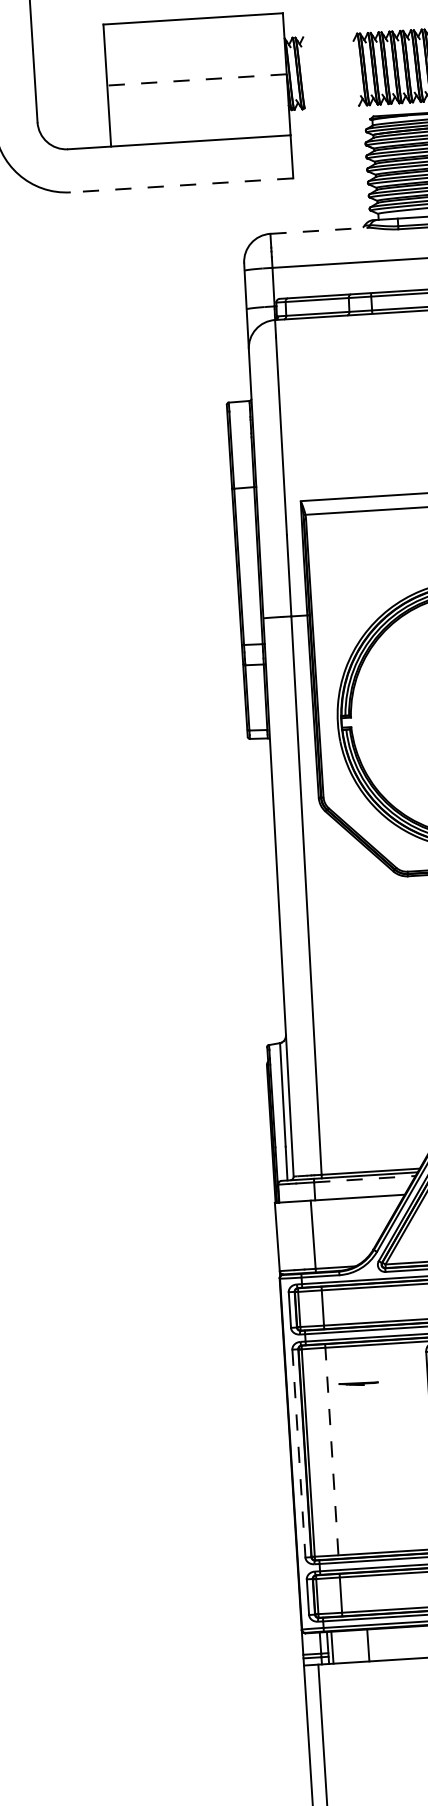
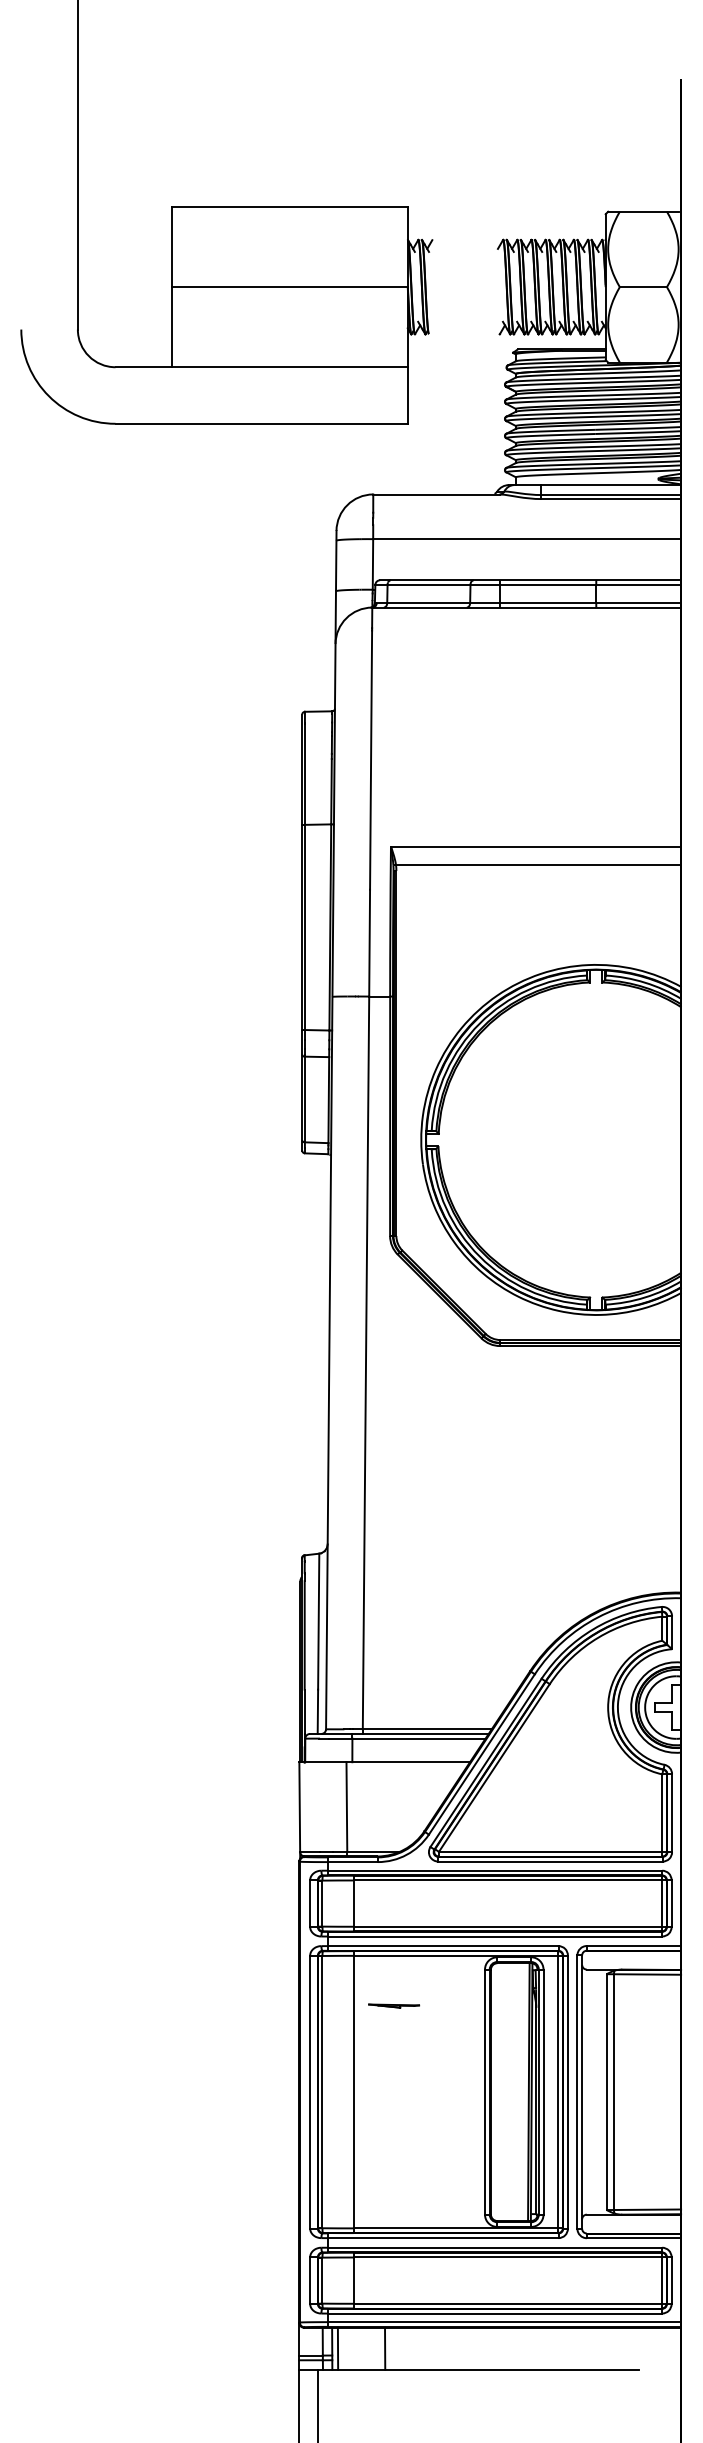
line: (196, 80) -> (289, 287), dashed -> solid
line: (181, 185) -> (261, 423), dashed -> solid
line: (318, 230) -> (436, 494), dashed -> solid
line: (365, 1179) -> (419, 1738), dashed -> solid
line: (331, 1451) -> (353, 2092), dashed -> solid
line: (299, 1453) -> (310, 2092), dashed -> solid

